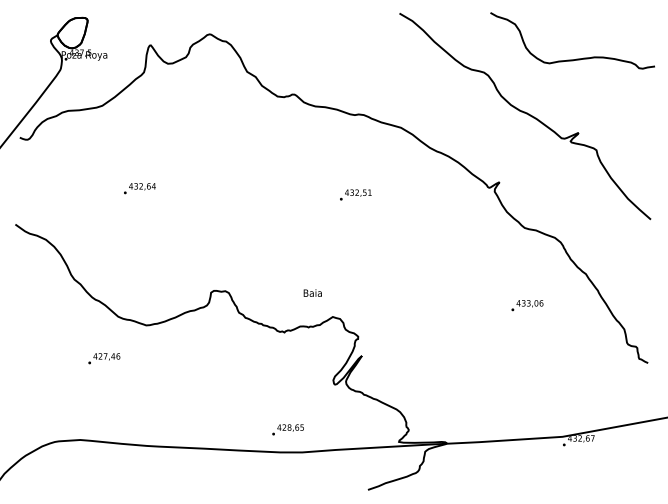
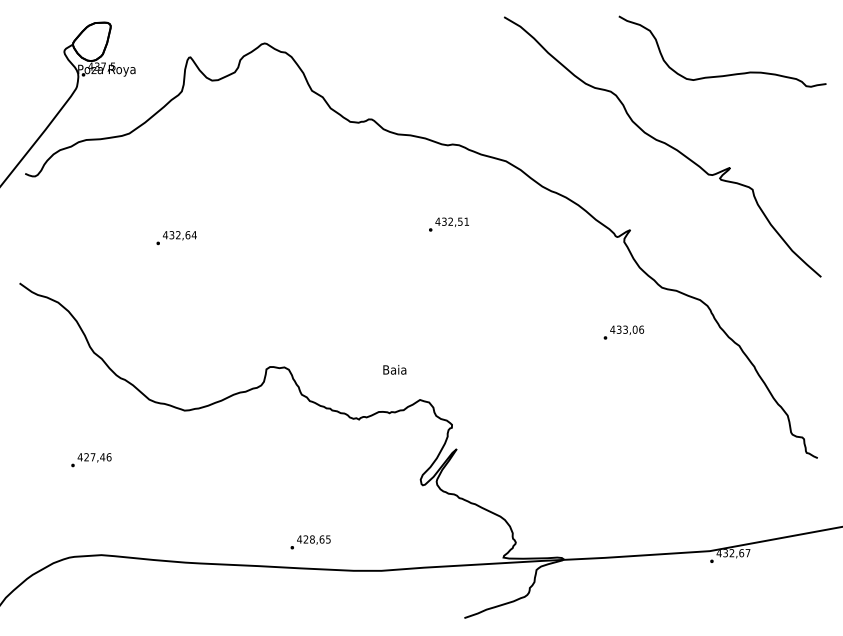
text: (355, 194) -> (448, 224), moved
text: (527, 305) -> (623, 332), moved
text: (104, 358) -> (91, 459), moved
text: (287, 429) -> (309, 541), moved

